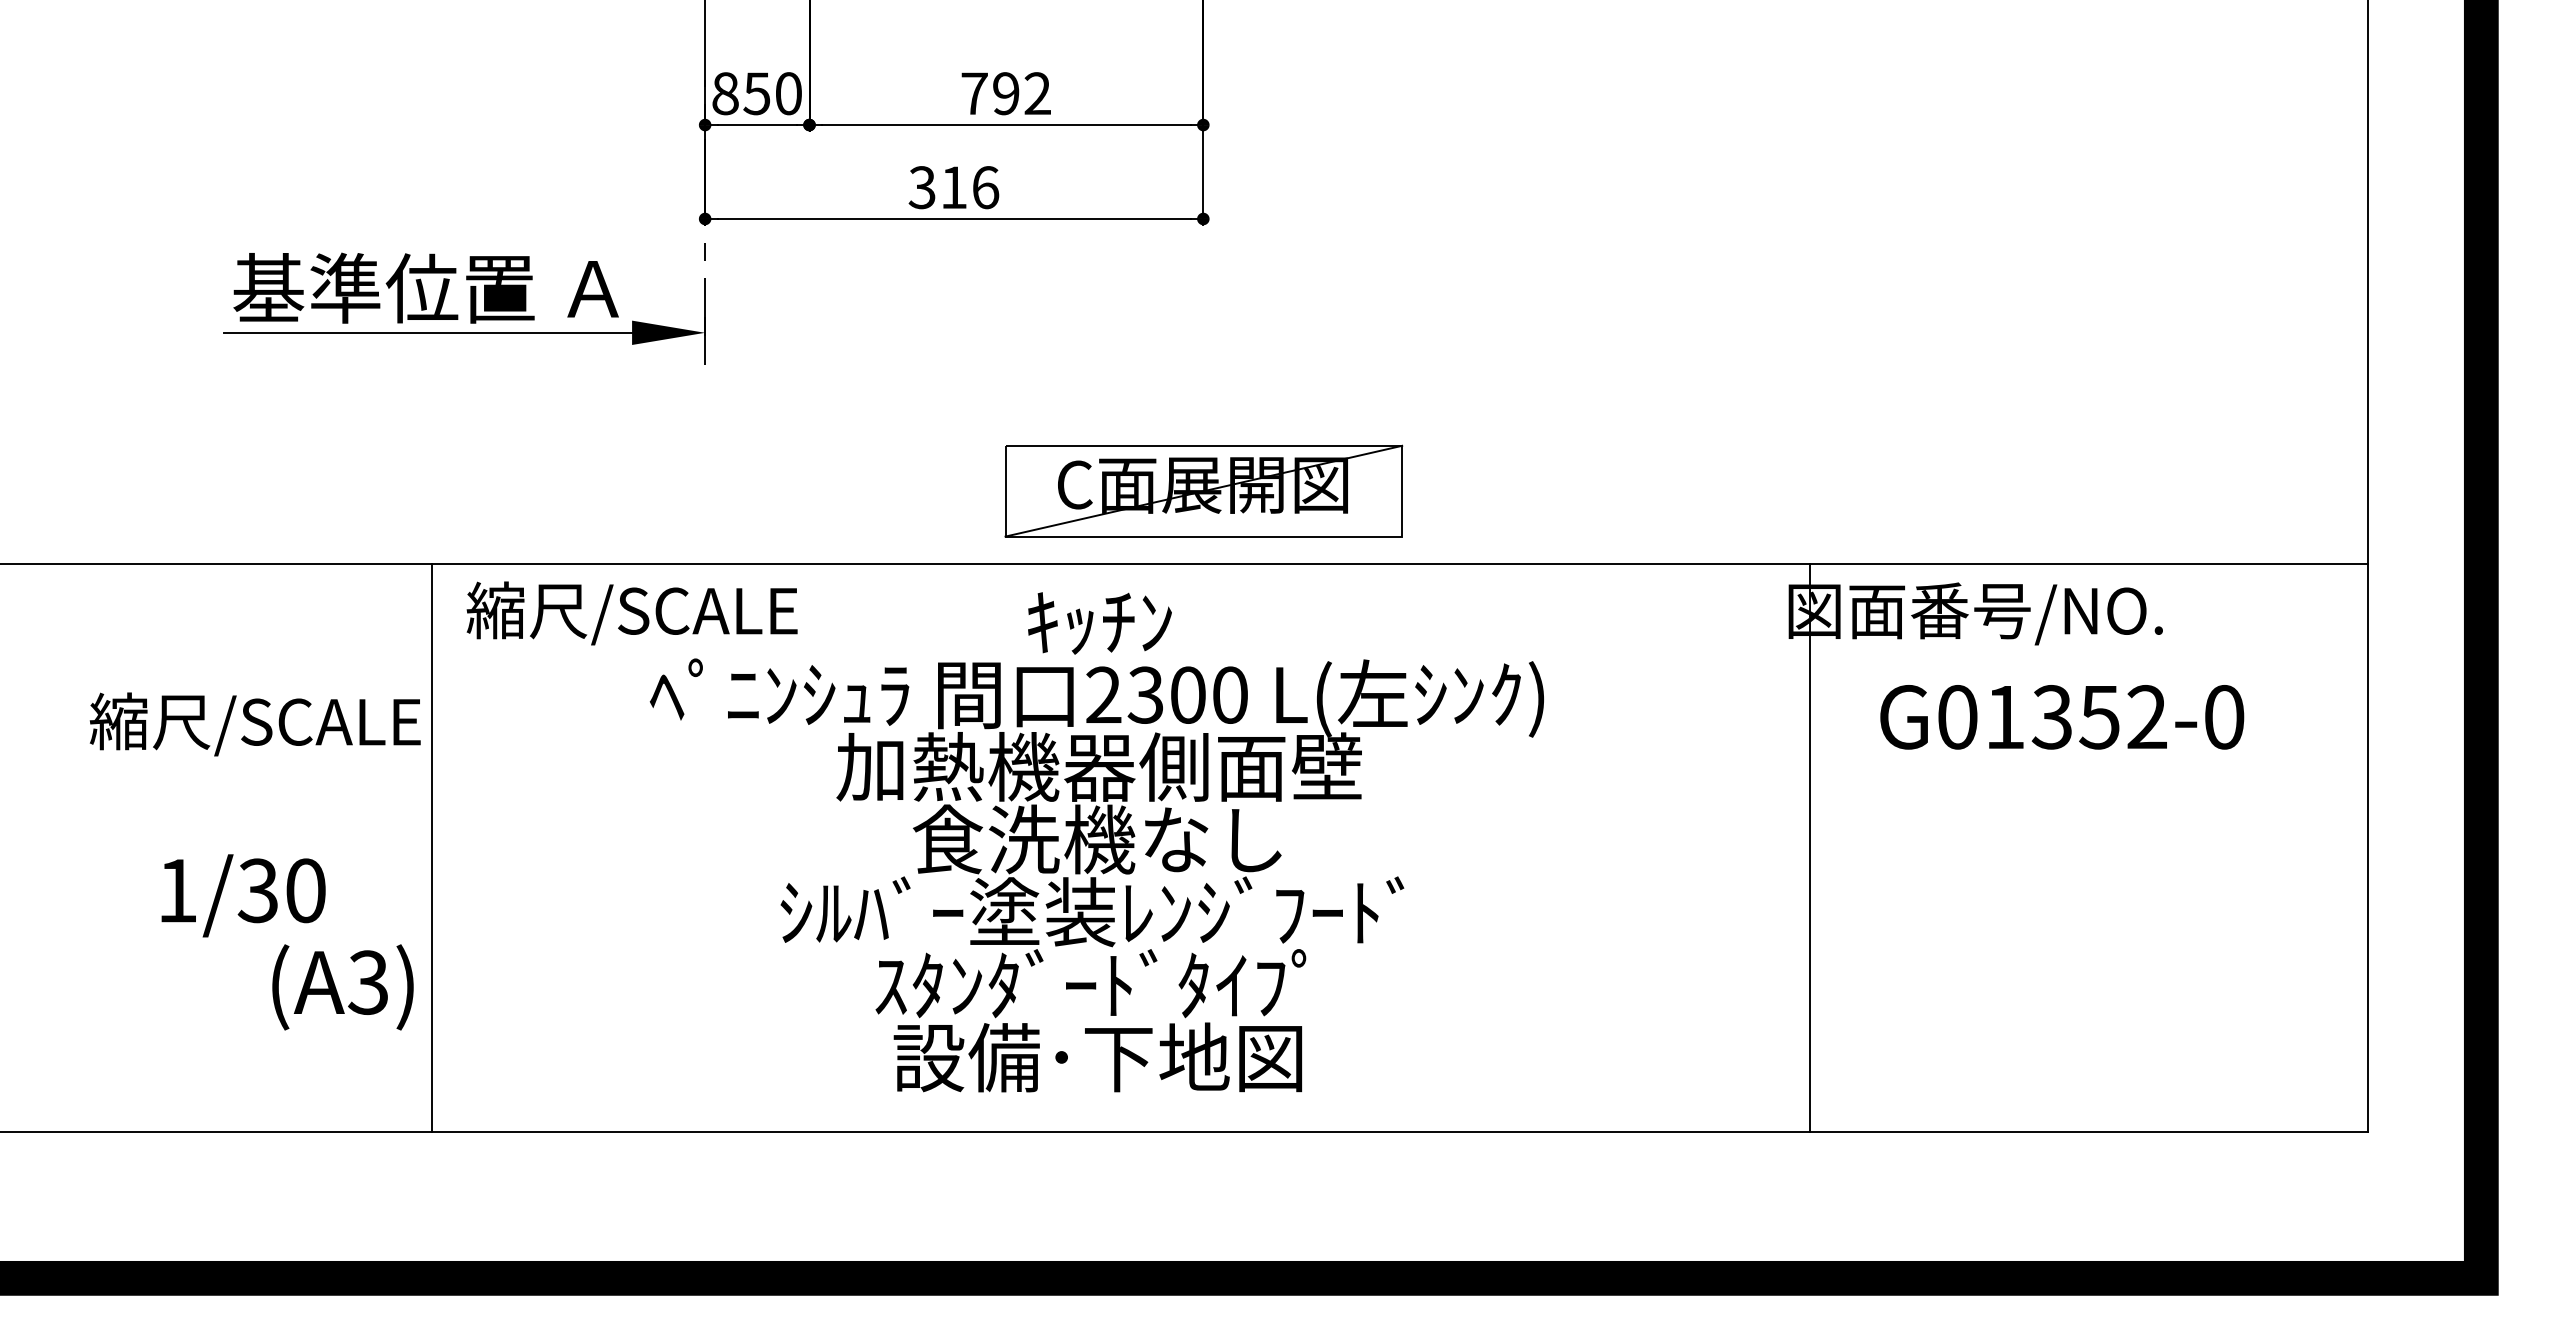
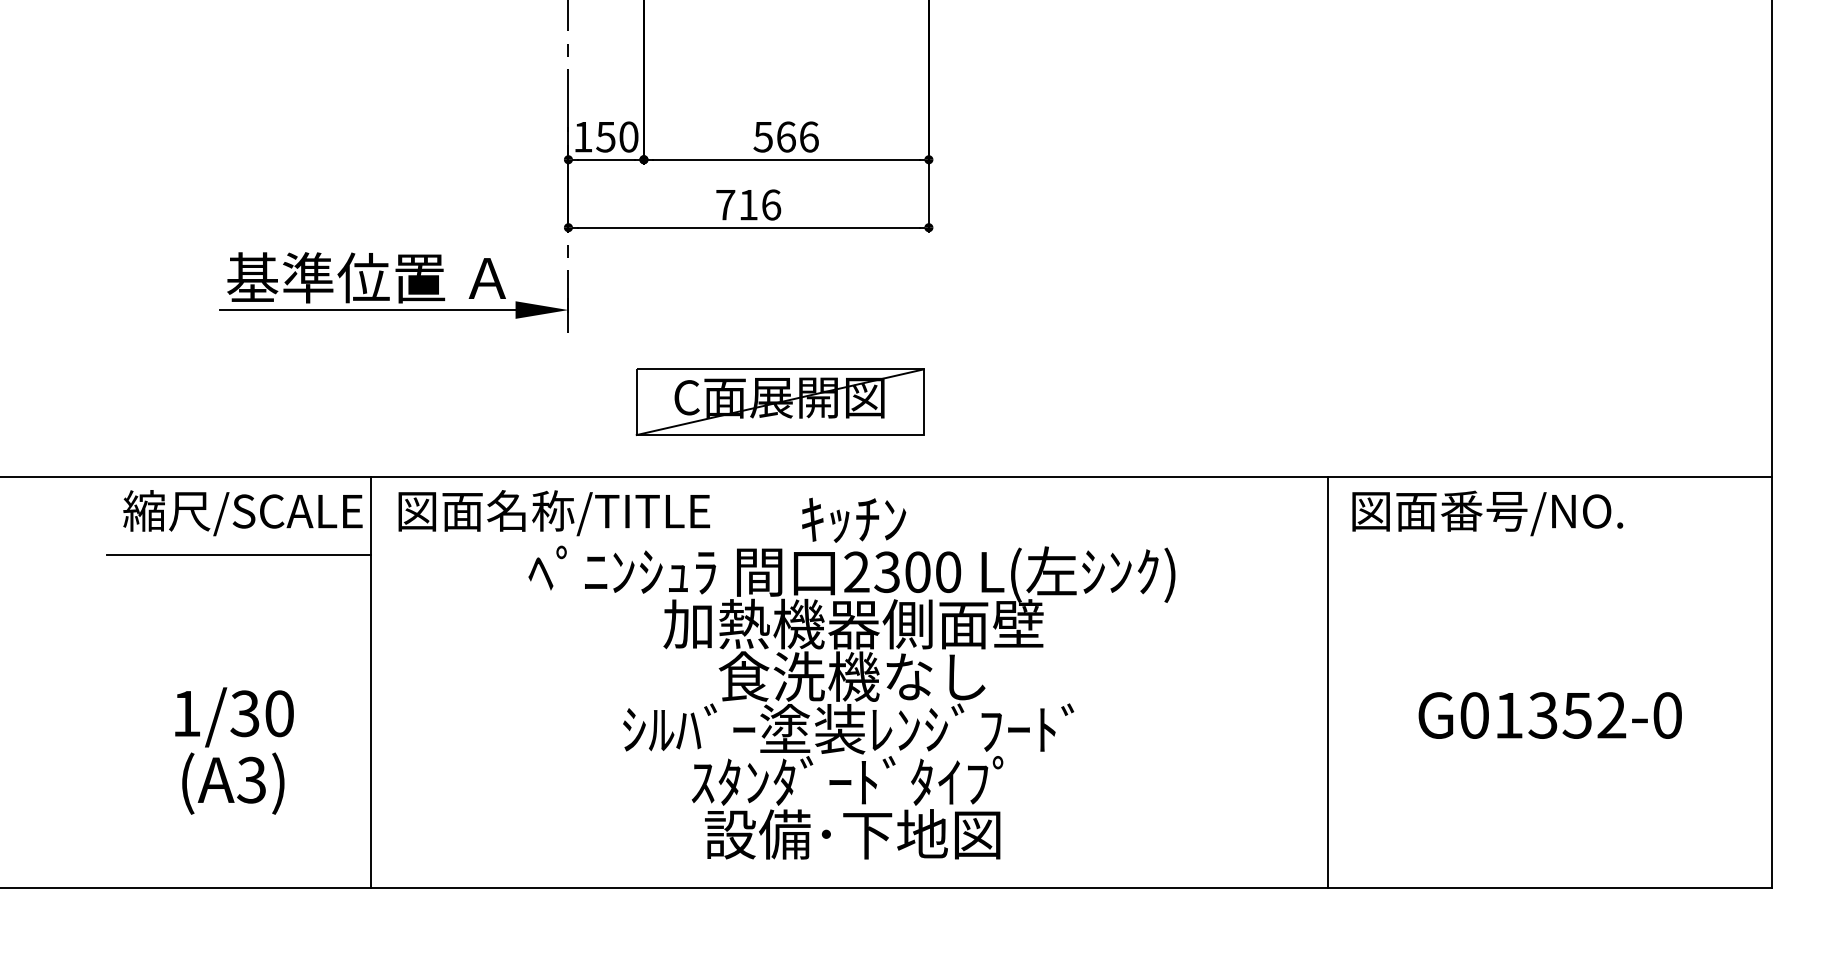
text: (725, 93) -> (583, 136), 850 -> 150
text: (1005, 93) -> (785, 136), 792 -> 566
text: (921, 187) -> (724, 204), 316 -> 716
part: (1203, 490) -> (779, 401), moved
text: (683, 613) -> (552, 513), 縮尺/SCALE -> 図面名称/TITLE
line: (249, 670) -> (238, 554), added
text: (2062, 717) -> (1550, 715), moved
text: (254, 724) -> (242, 513), moved
line: (1809, 847) -> (1328, 682), moved
text: (342, 987) -> (232, 783), moved

